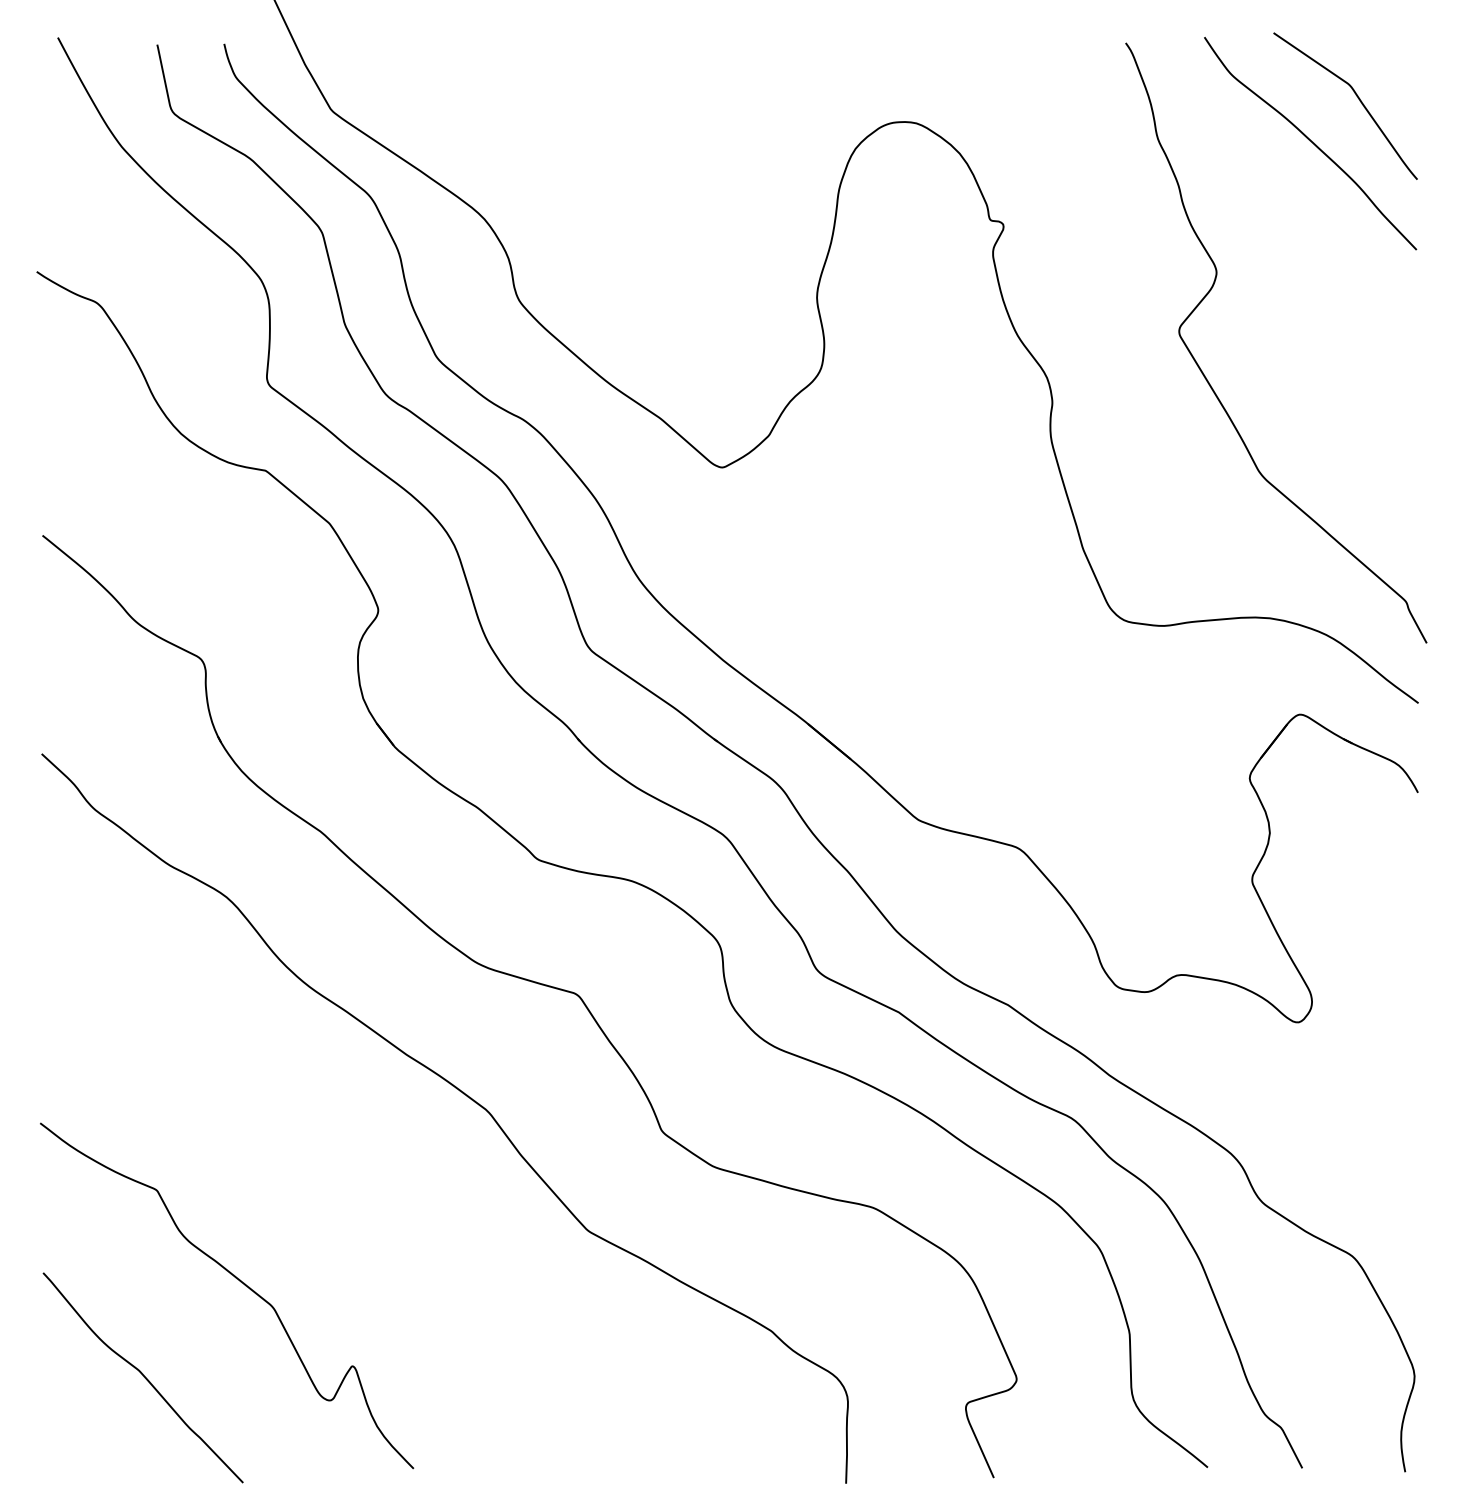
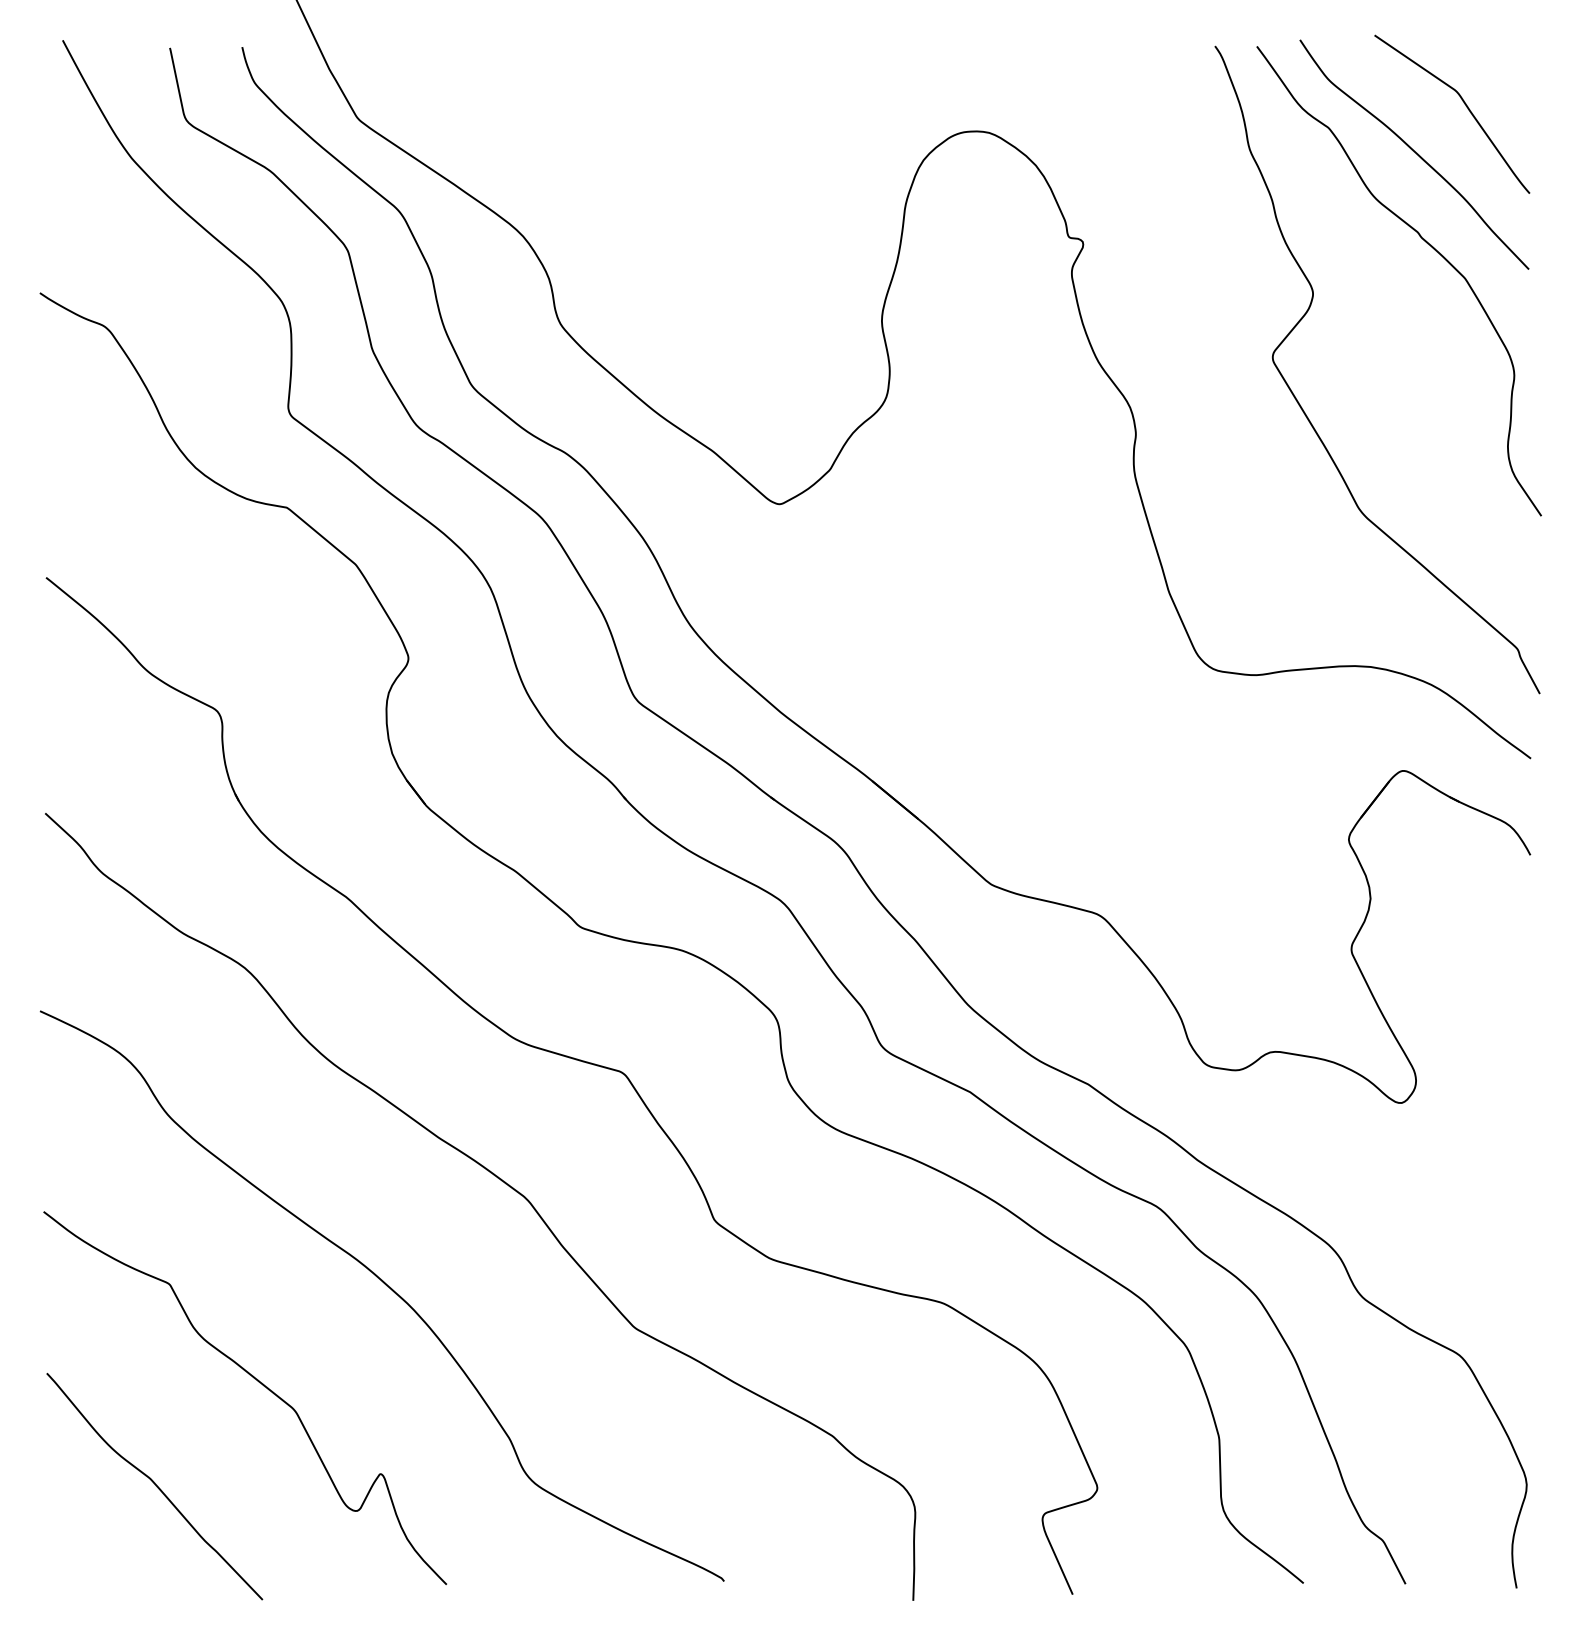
curve: (1322, 226) -> (1427, 244), added
curve: (357, 1192) -> (386, 1286), added

